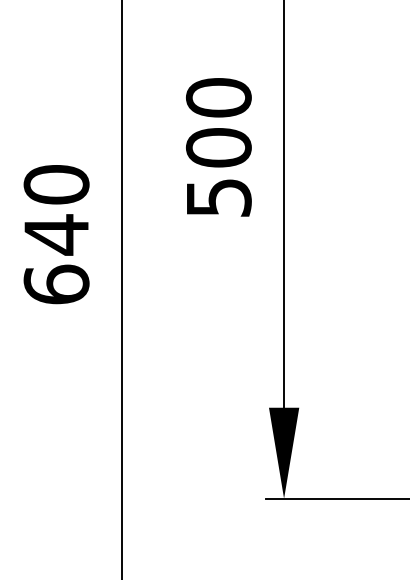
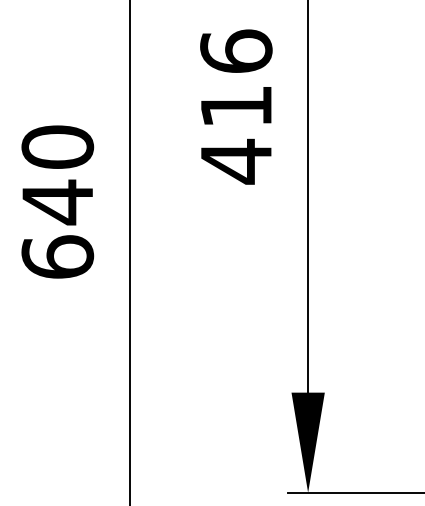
text: (218, 147) -> (235, 106), 500 -> 416

